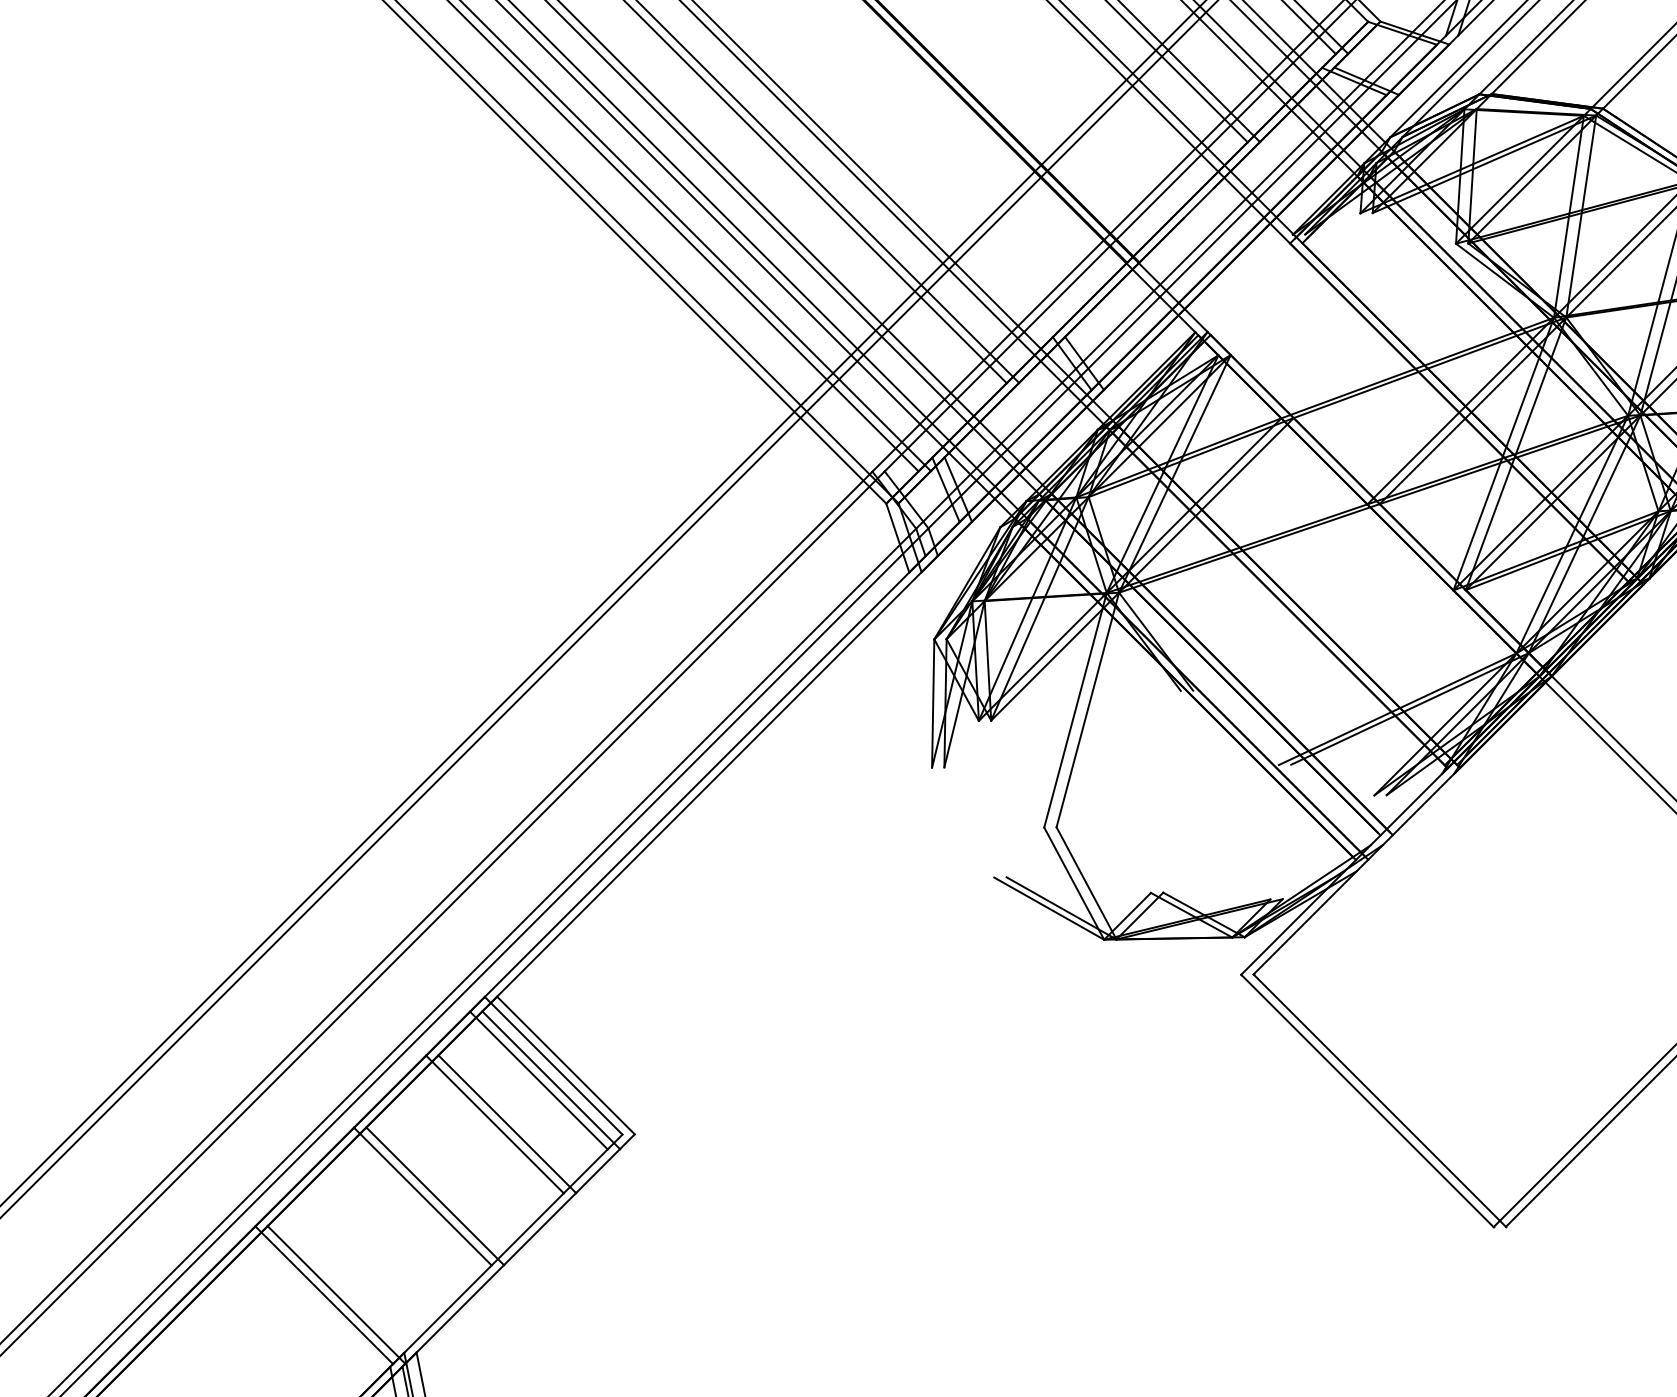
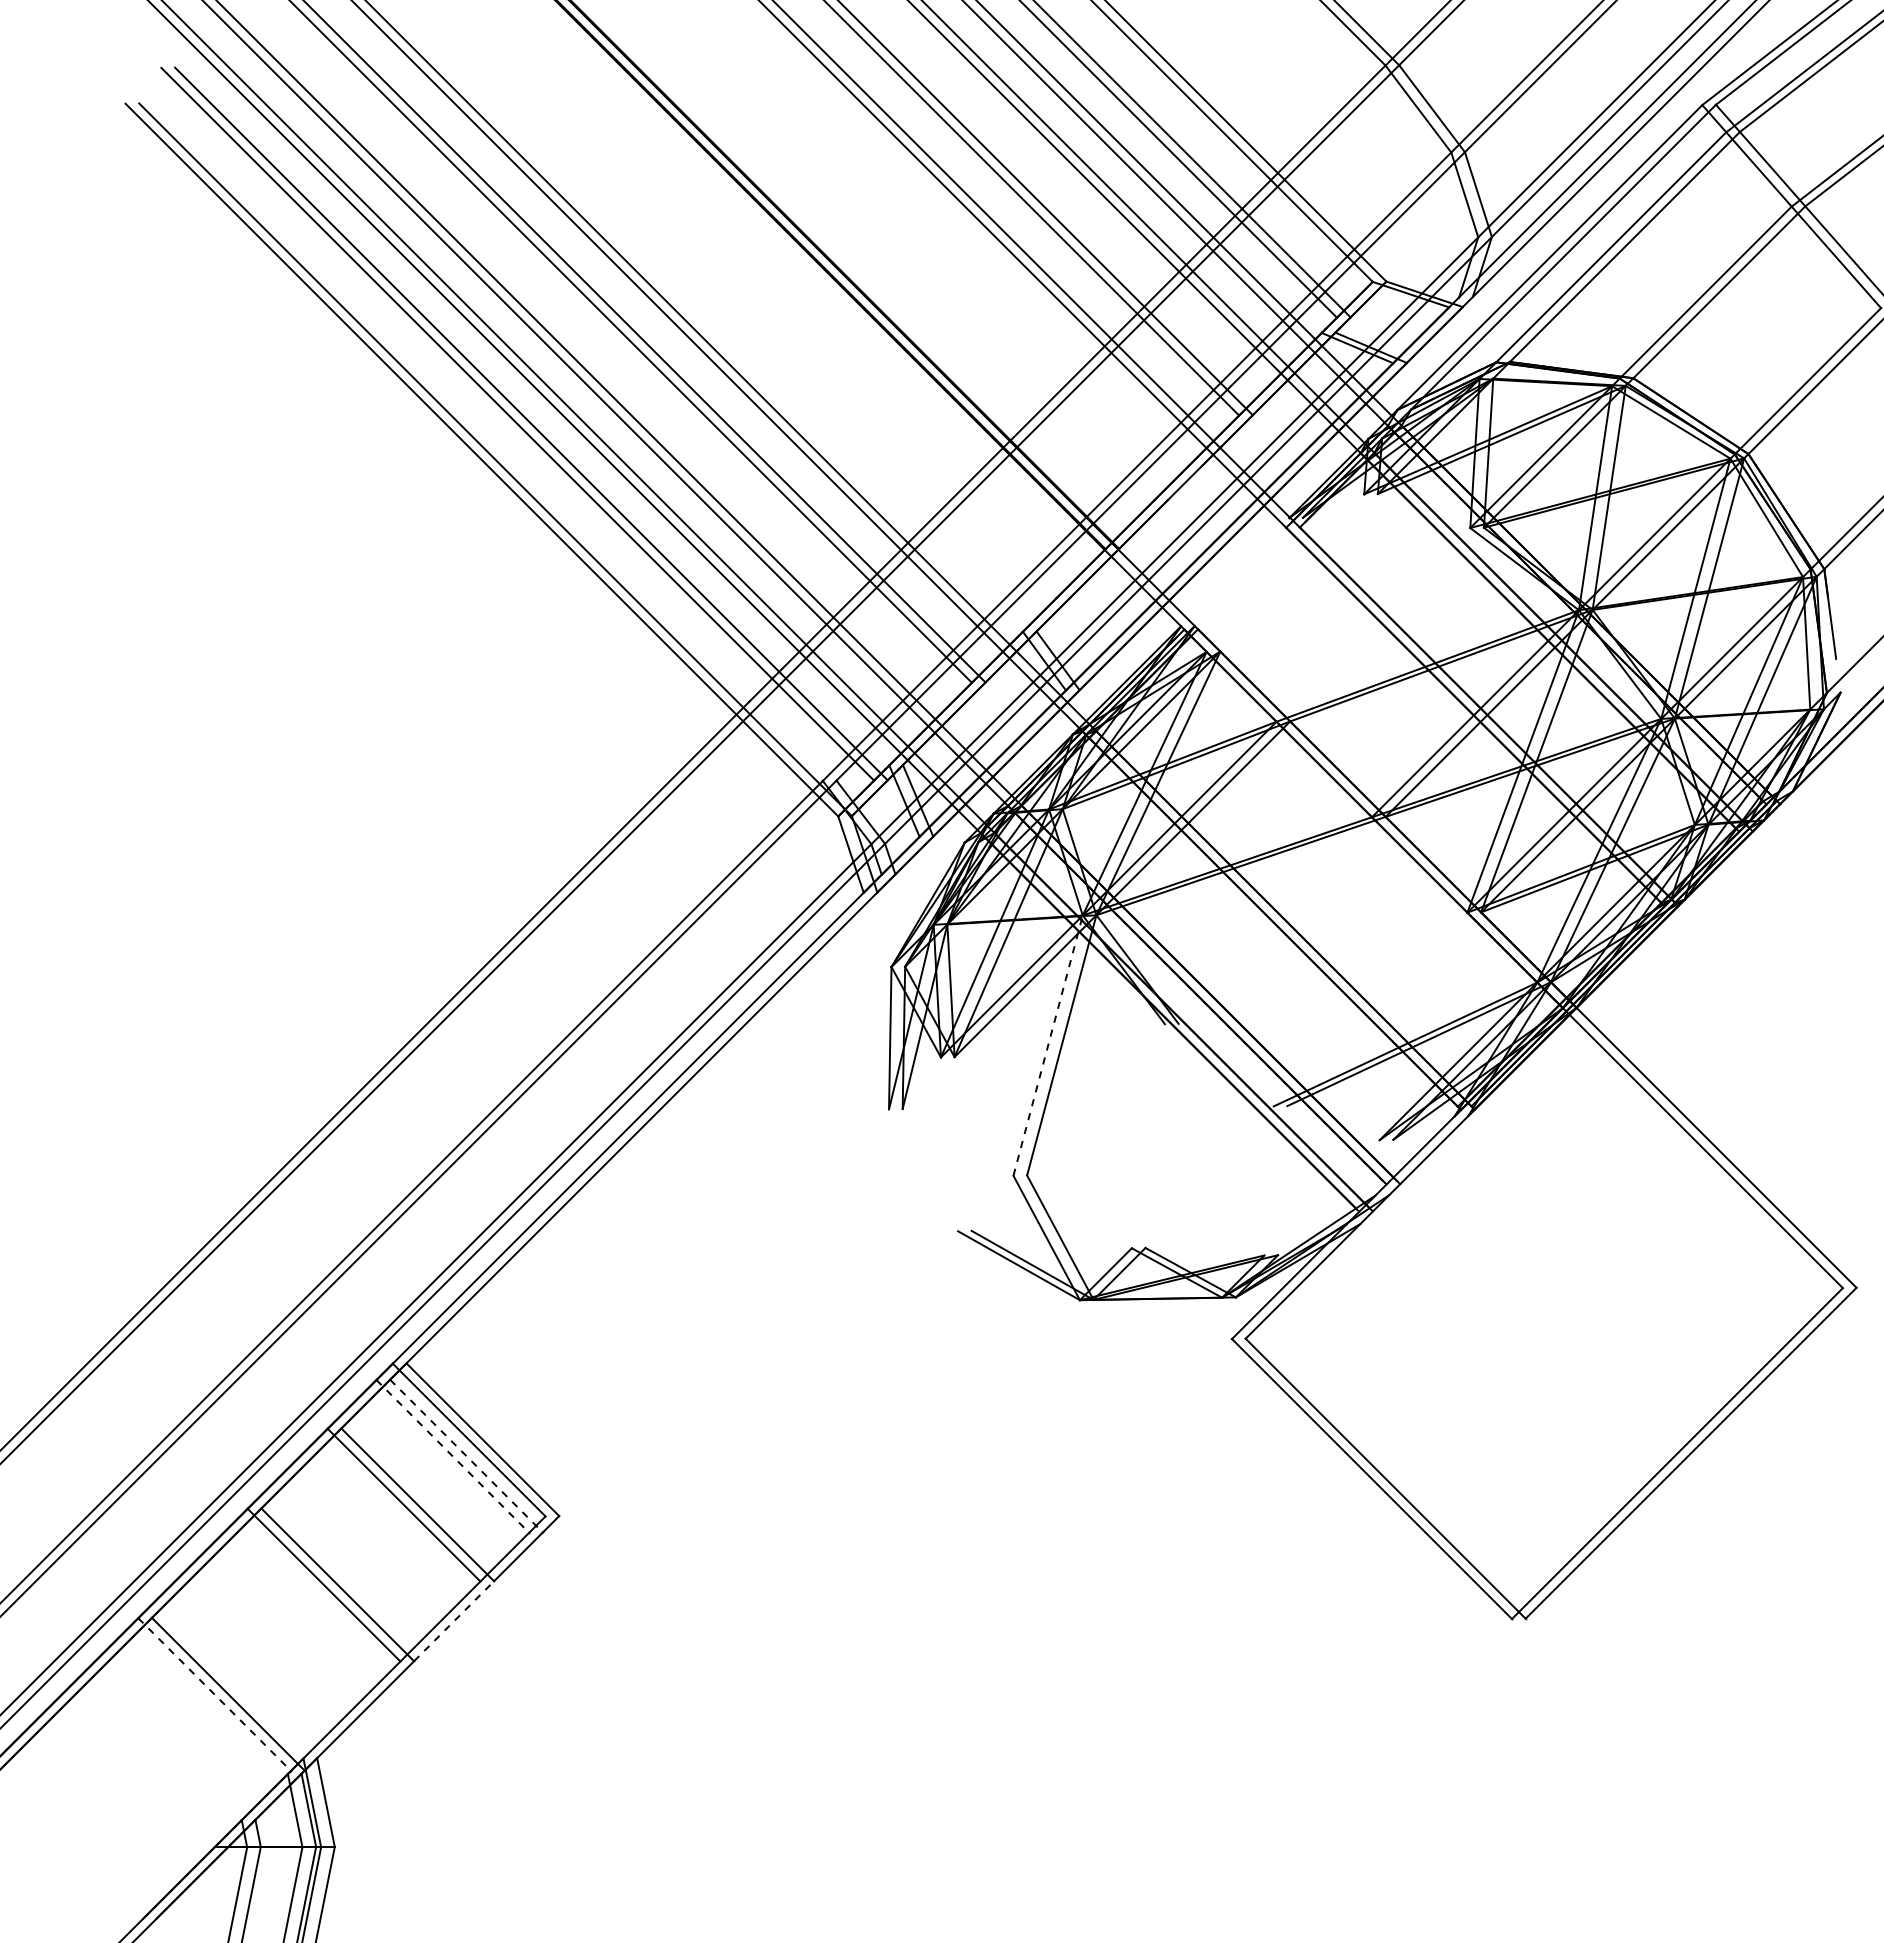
line: (1075, 710) -> (1048, 1045), solid -> dashed
line: (538, 1080) -> (452, 1456), solid -> dashed
line: (551, 1080) -> (466, 1456), solid -> dashed
line: (540, 1229) -> (454, 1621), solid -> dashed
line: (324, 1295) -> (214, 1694), solid -> dashed

